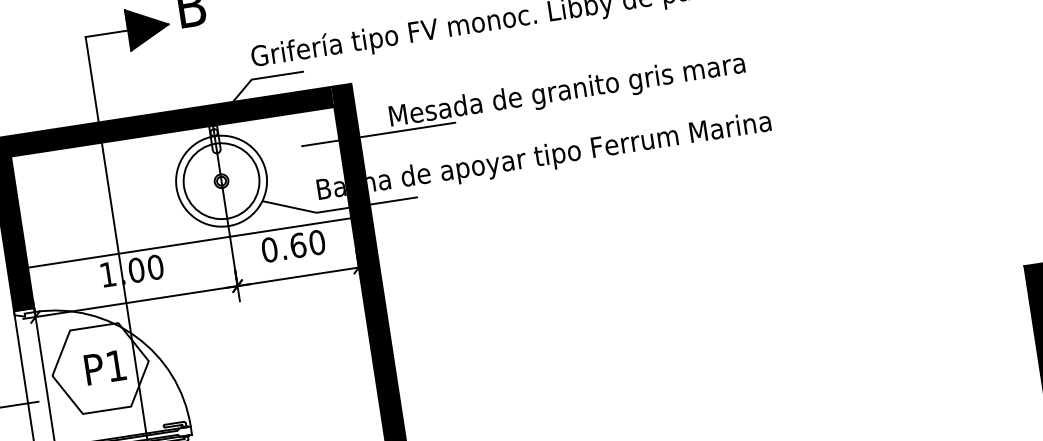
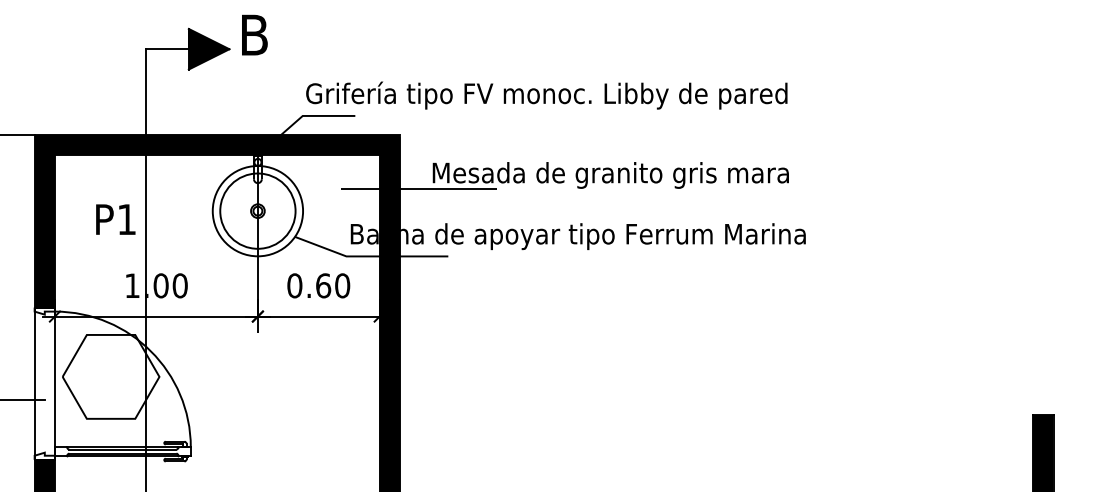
line: (188, 242) -> (216, 266), removed
text: (104, 367) -> (115, 219), moved

